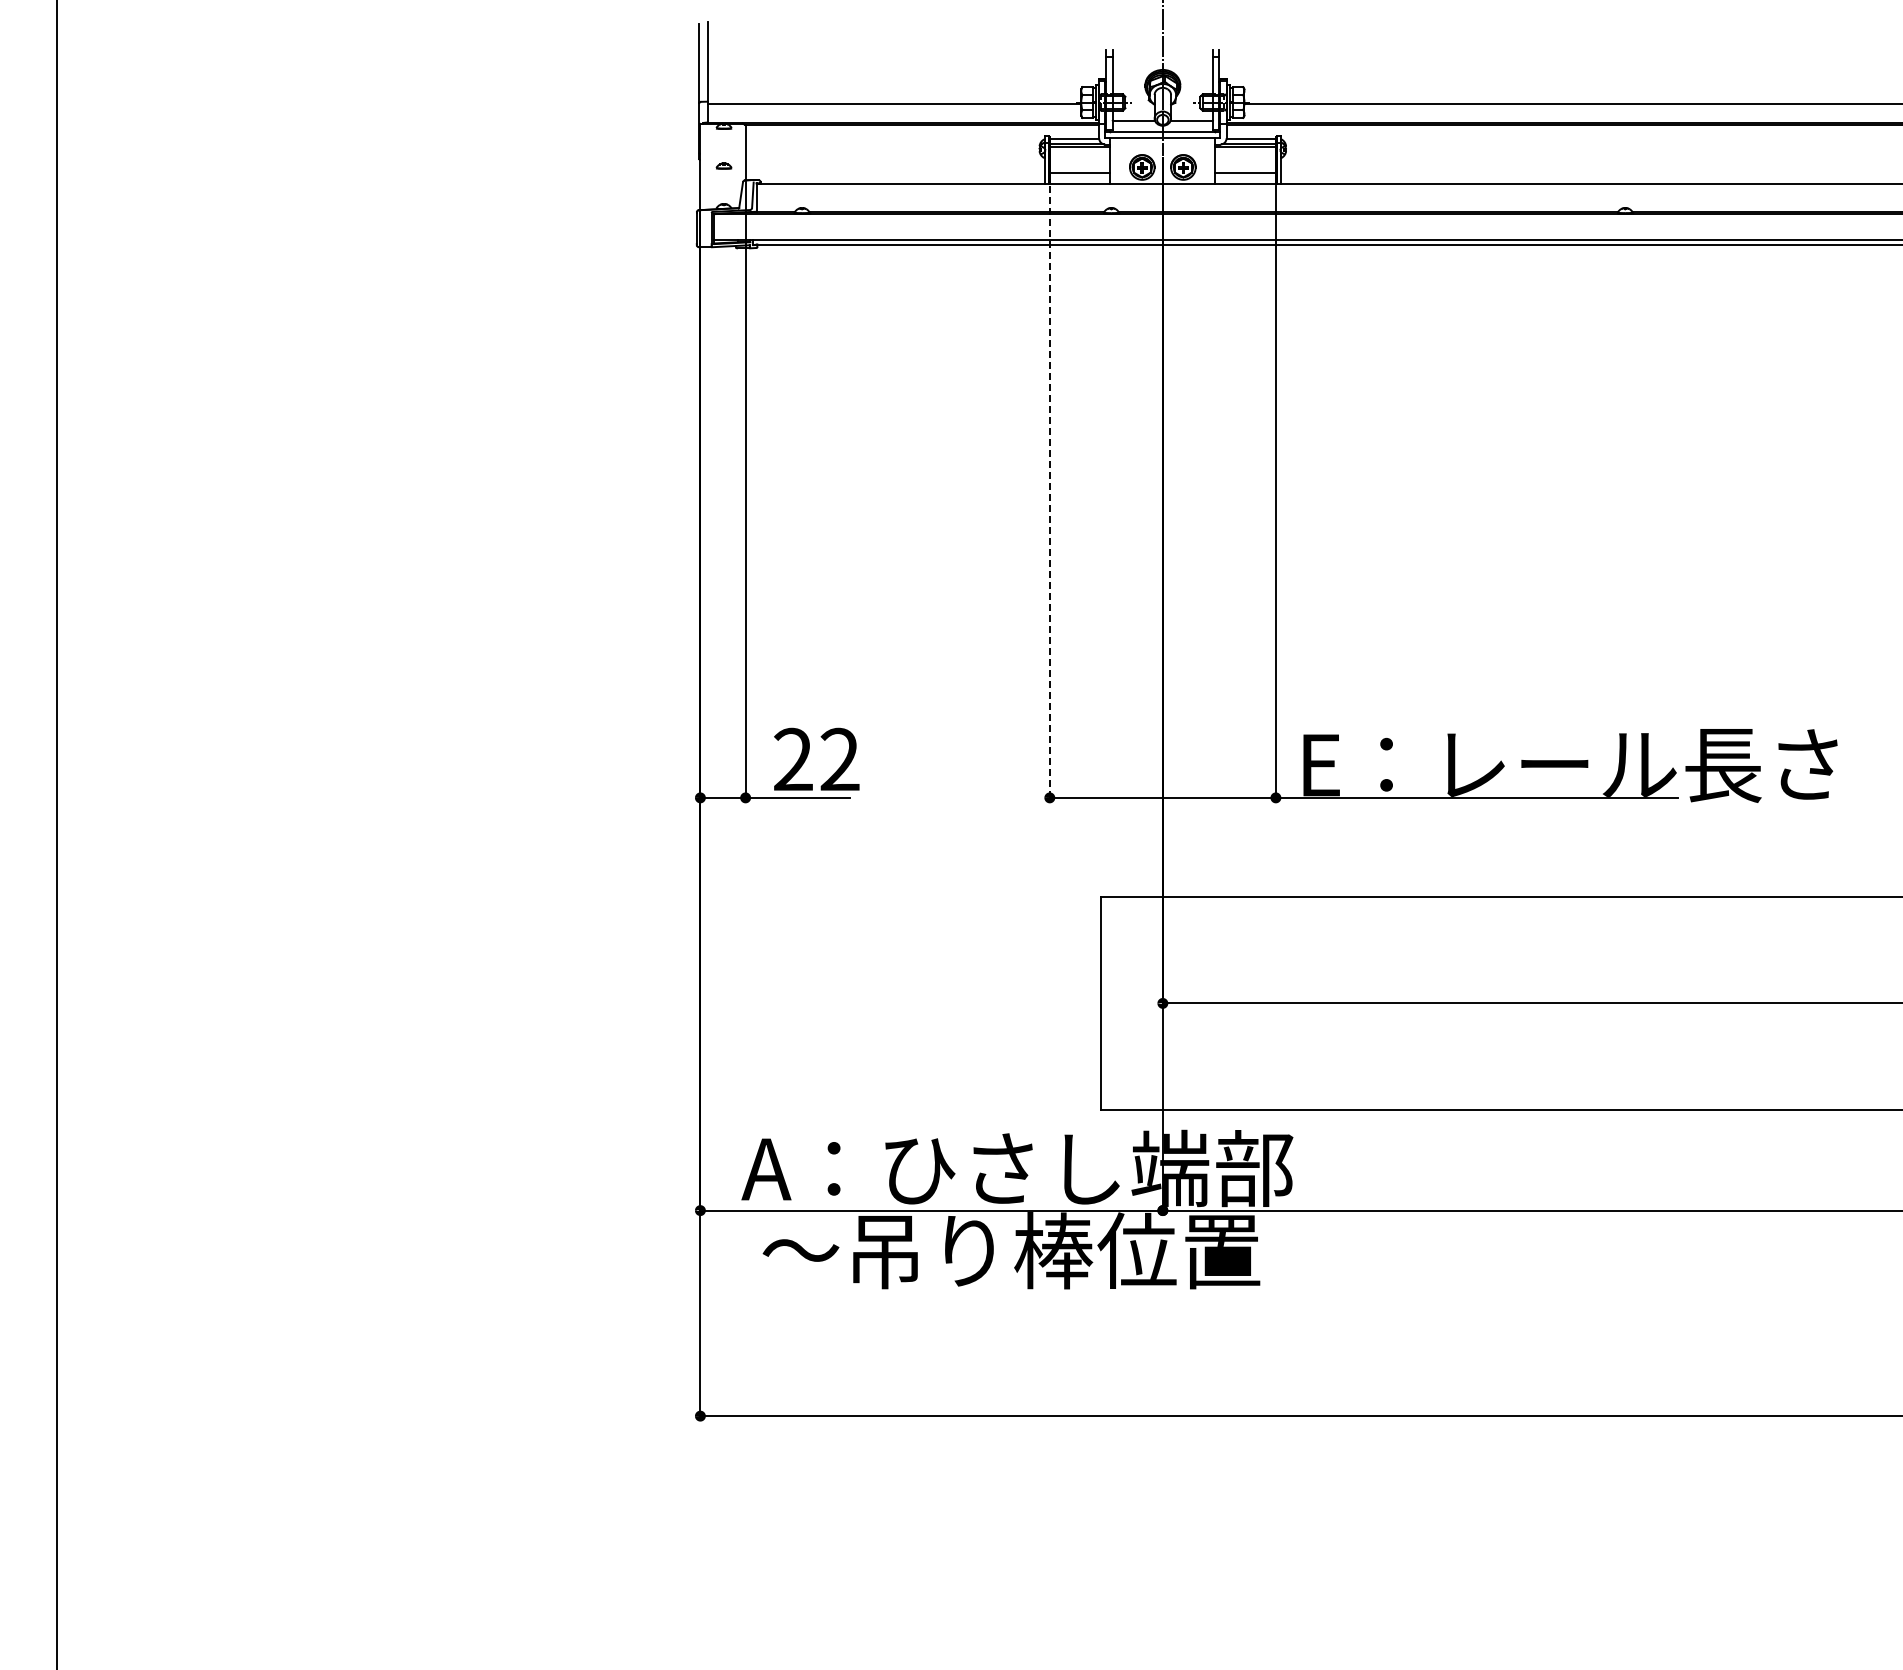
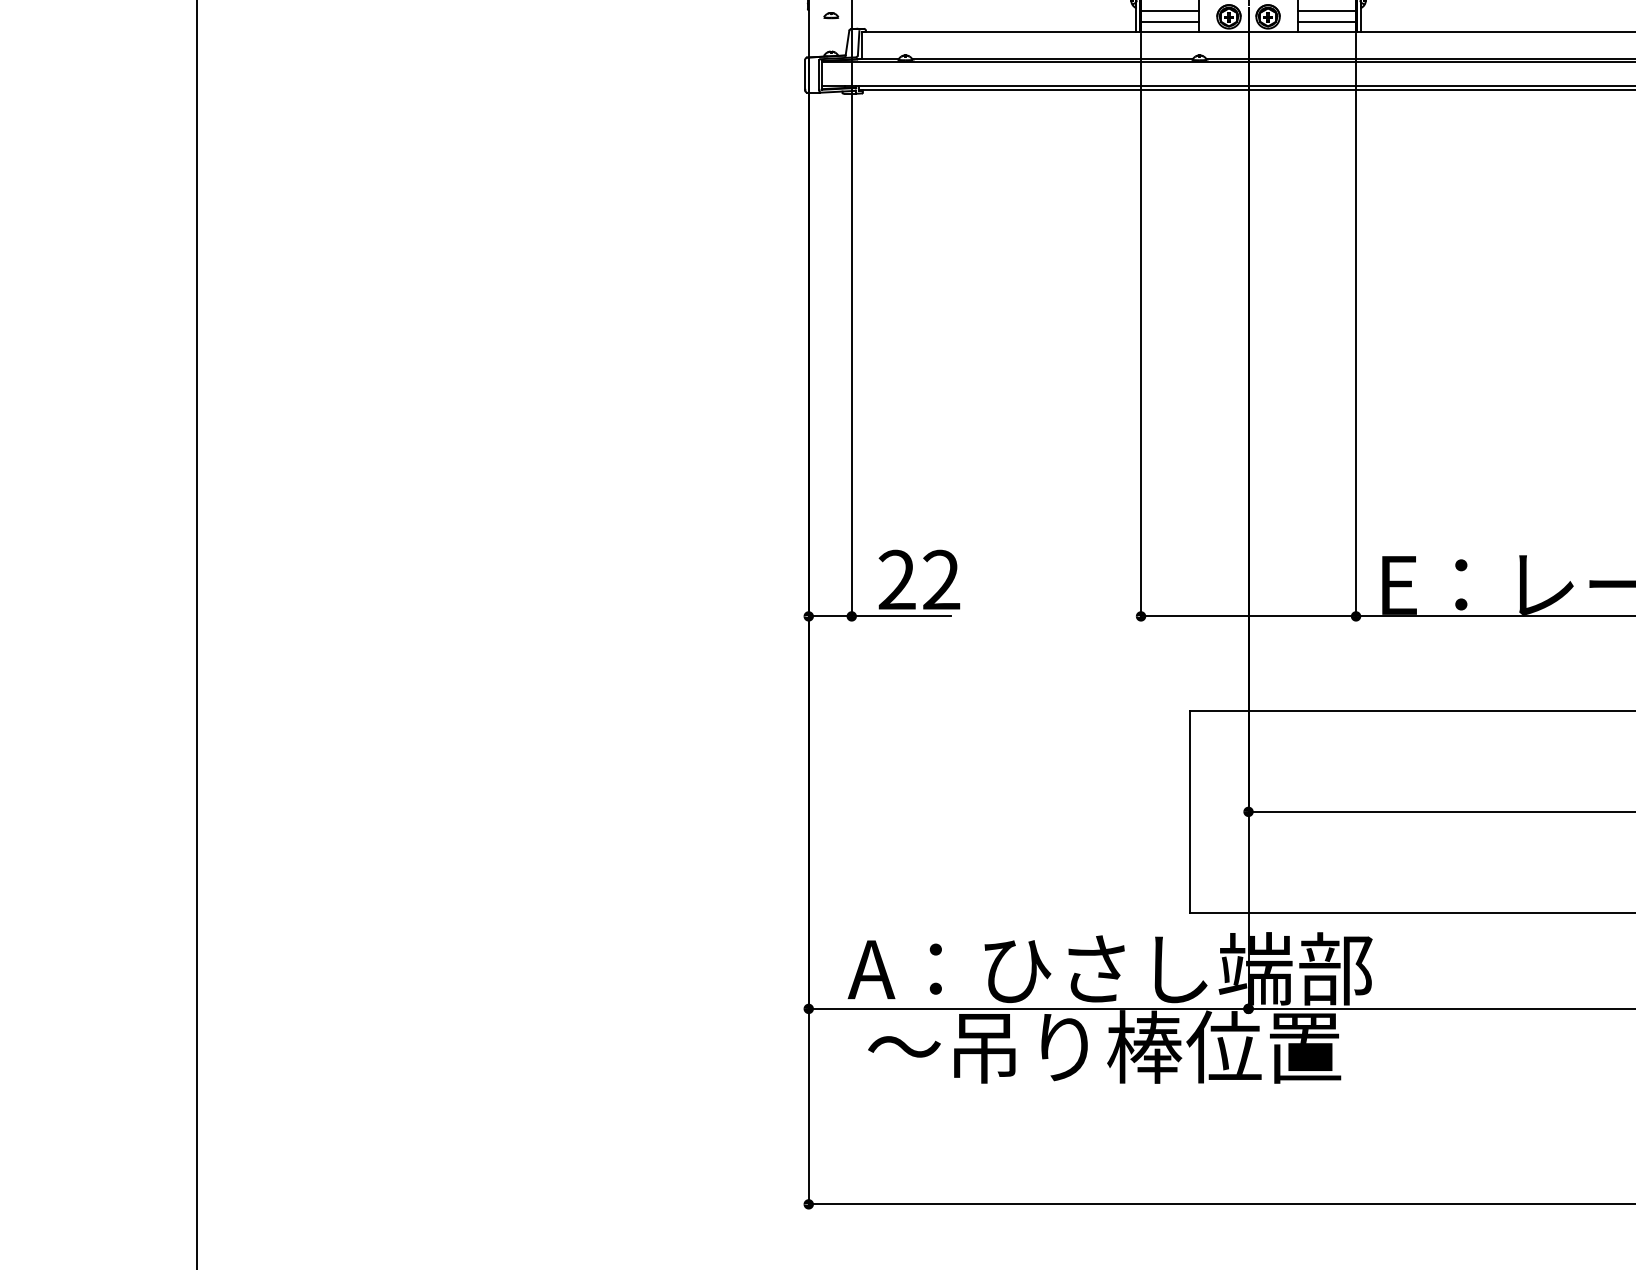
line: (1079, 160) -> (1169, 10), added
line: (1245, 160) -> (1327, 10), added
line: (1049, 493) -> (1140, 326), dashed -> solid

